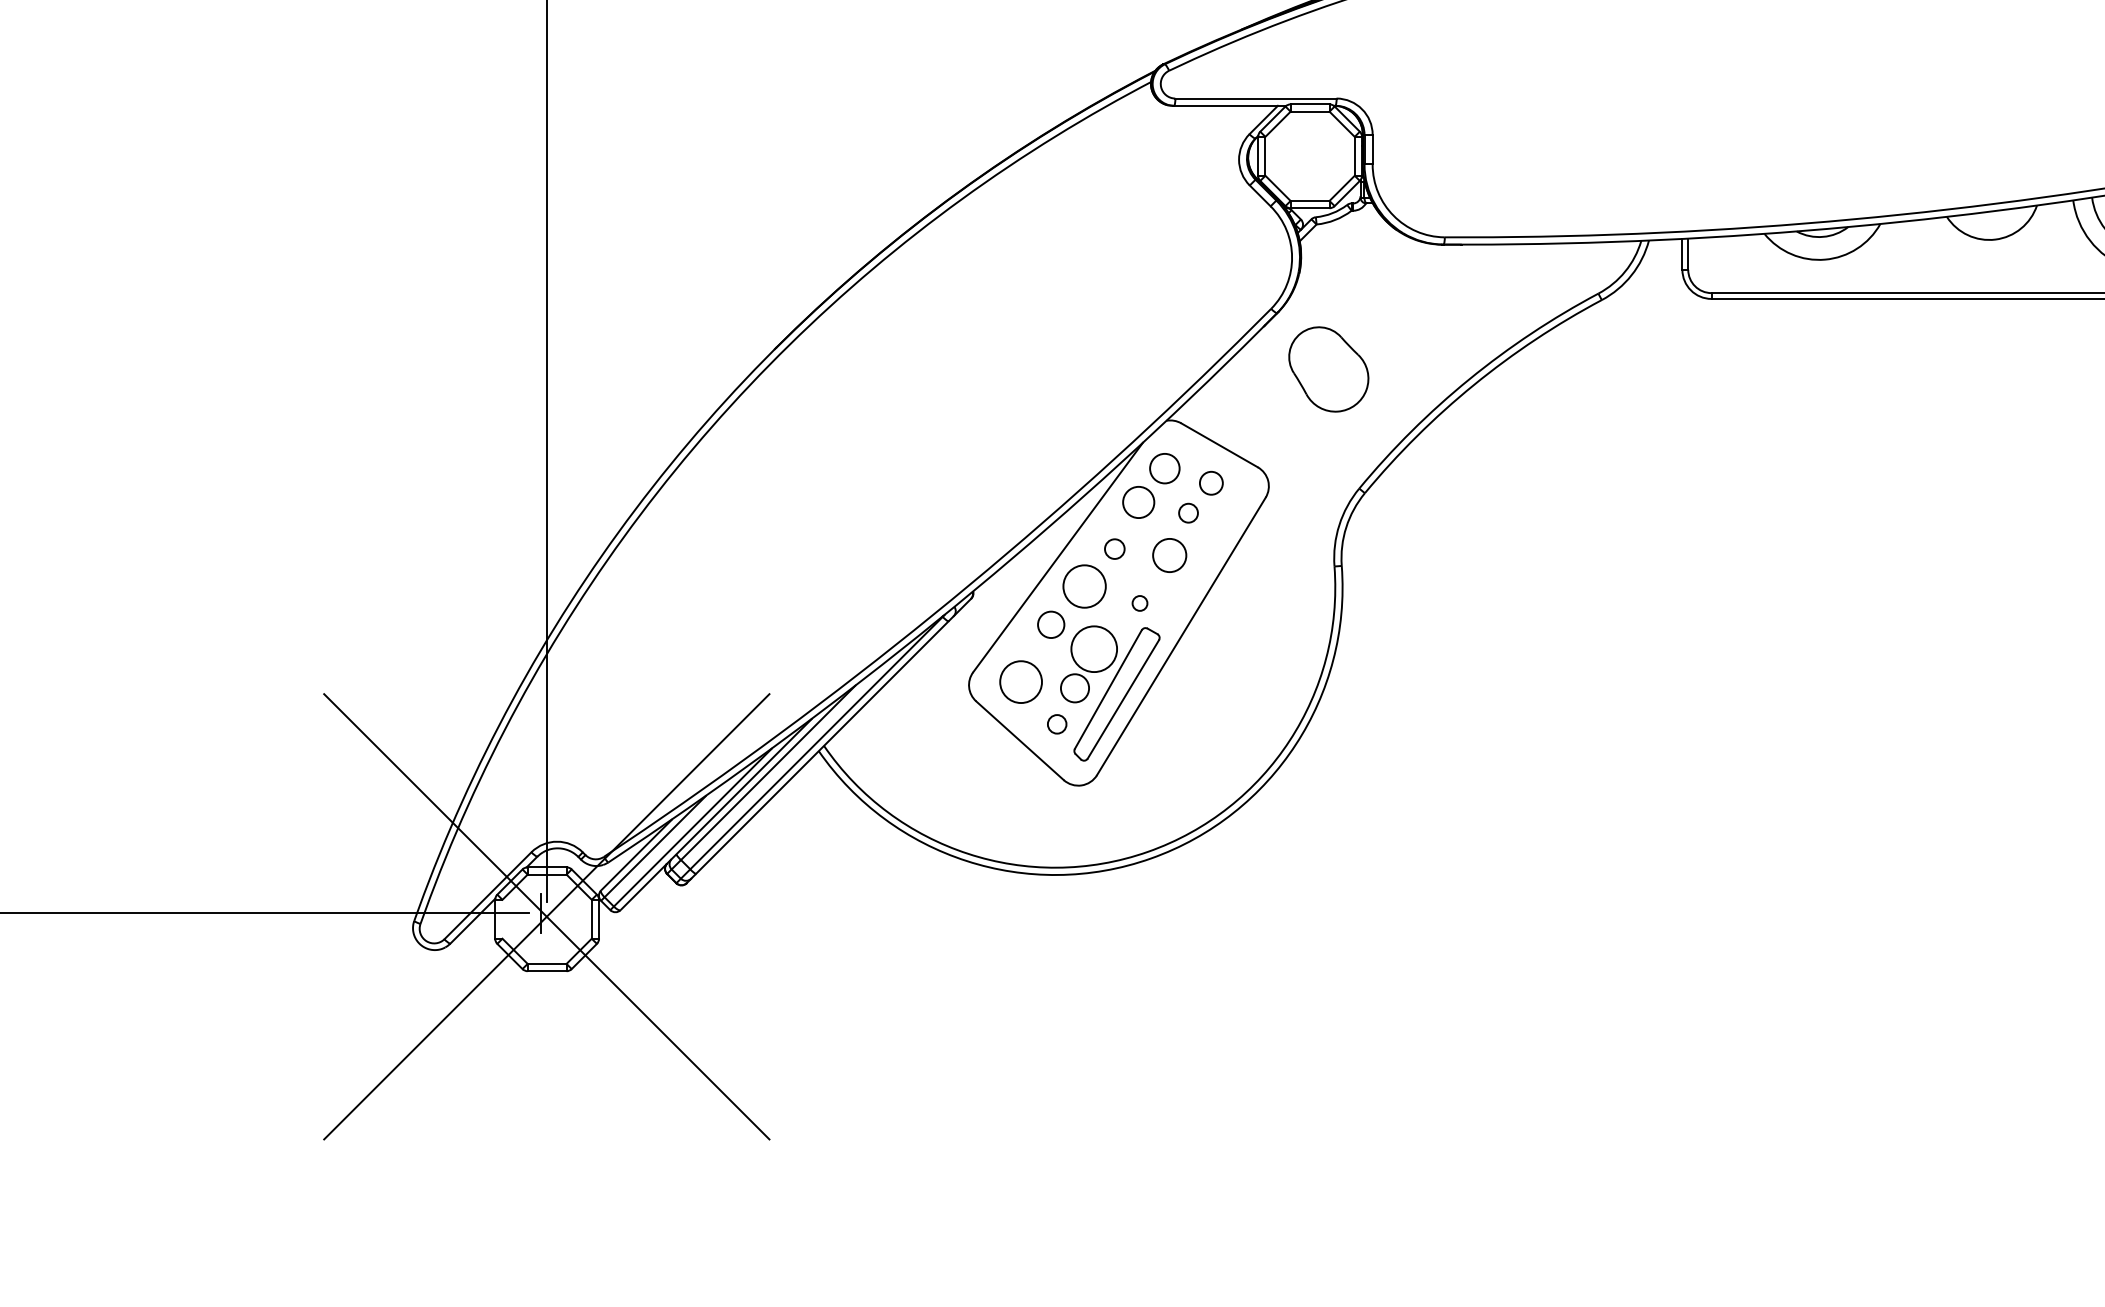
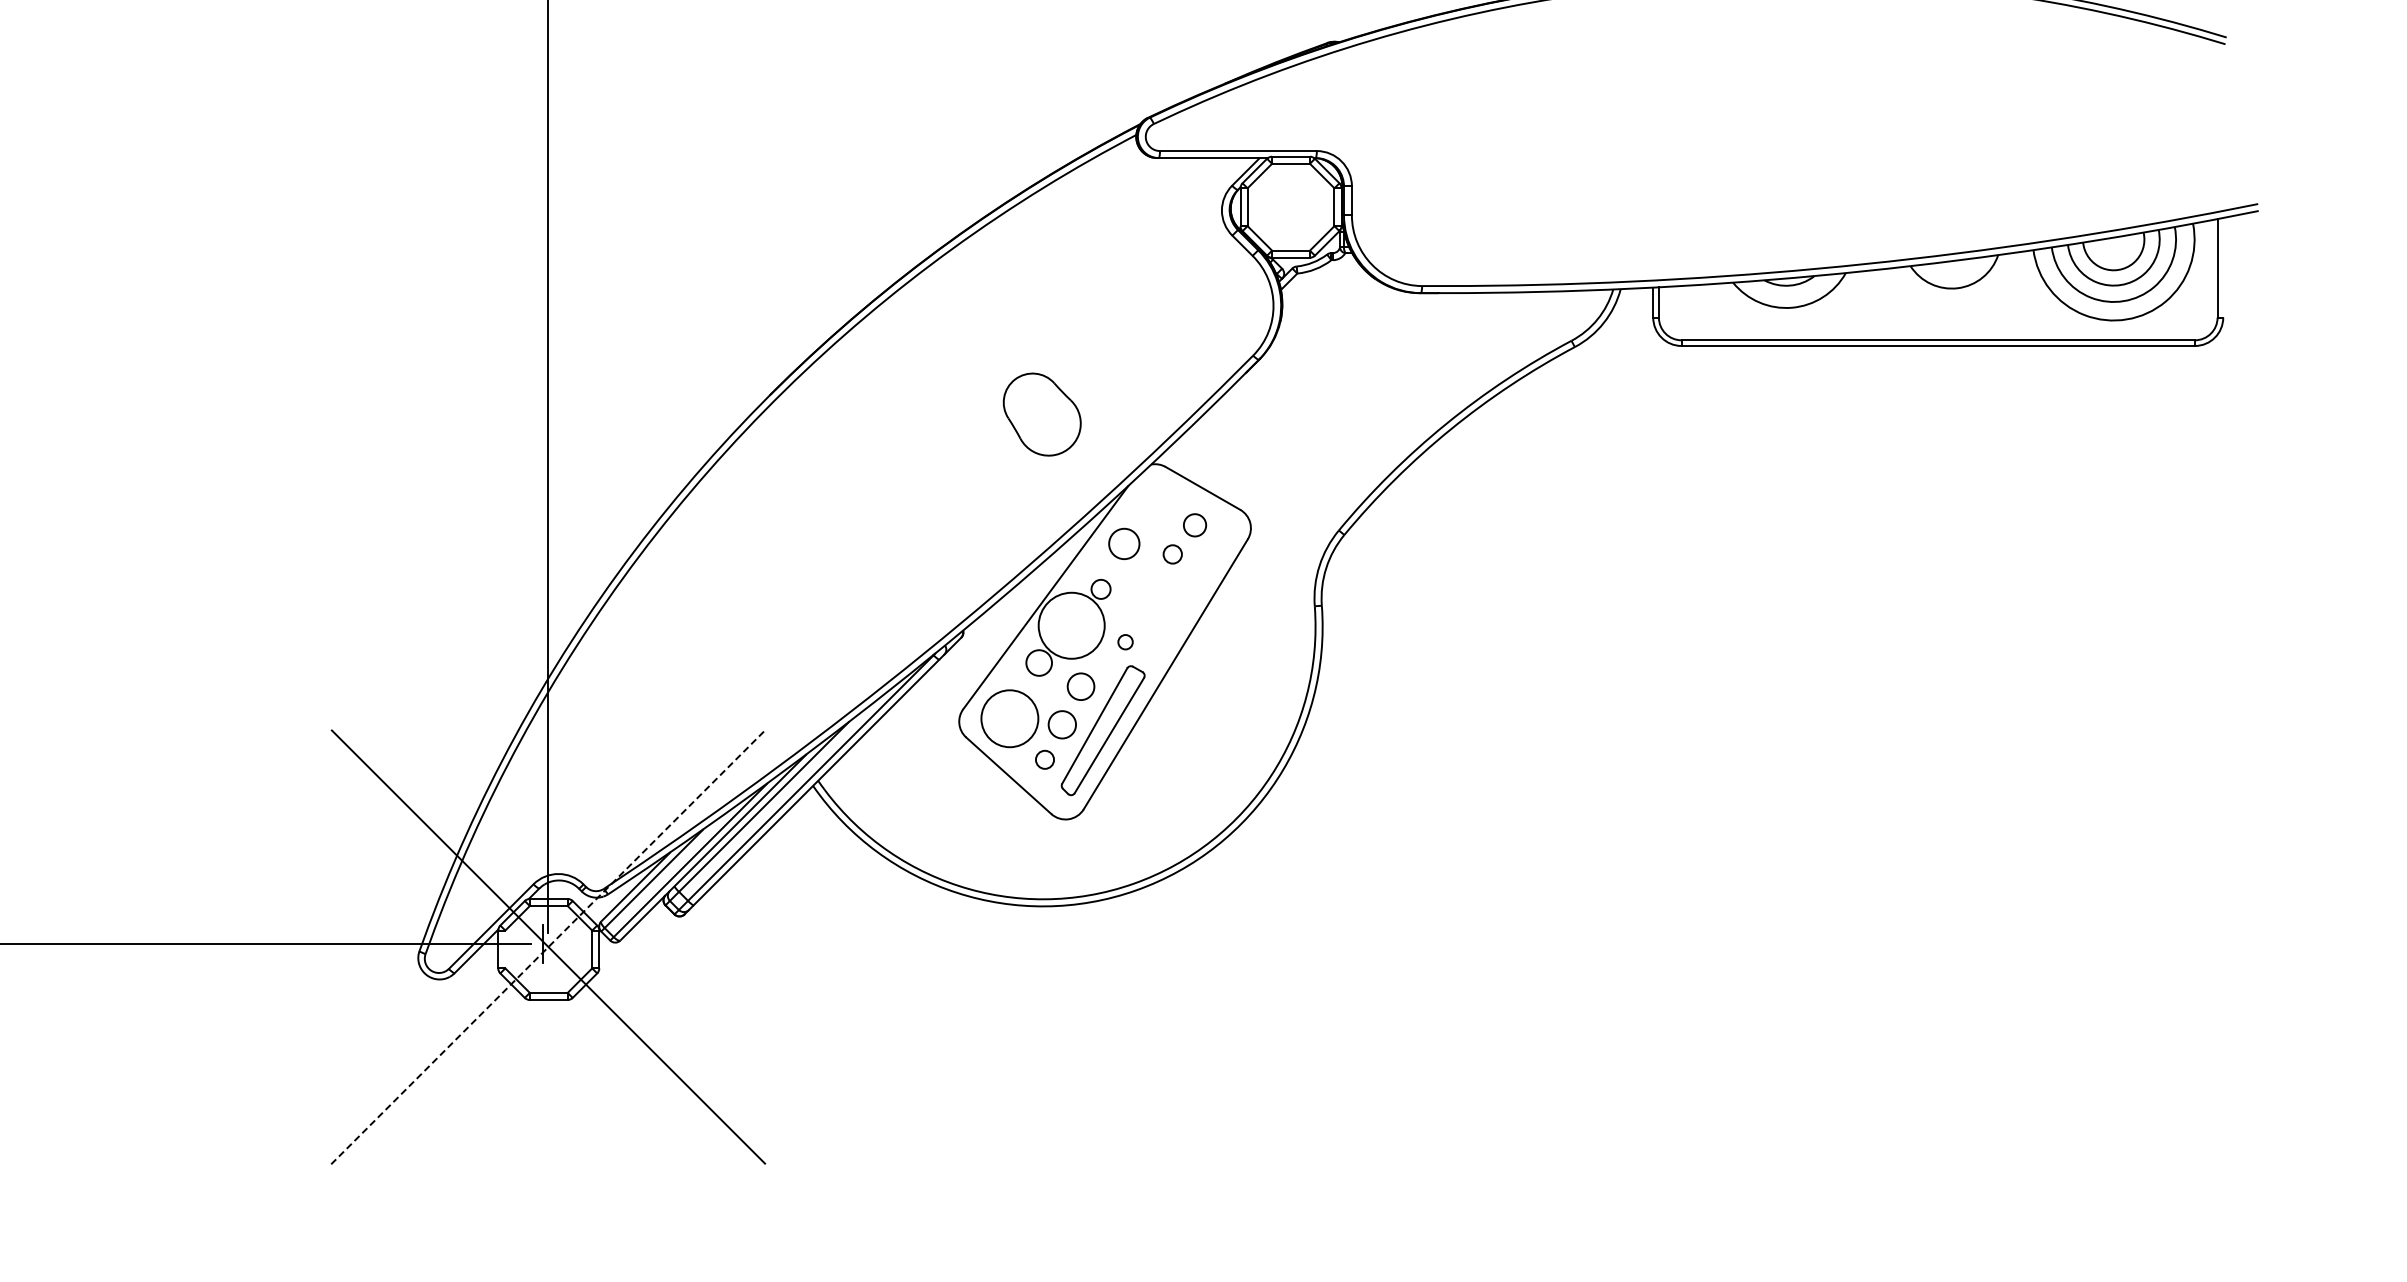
part: (1328, 369) -> (1041, 414), moved
circle: (1164, 468) -> (1149, 510), removed
circle: (1169, 555) -> (1154, 595), removed
circle: (1084, 586) -> (1071, 625), size x1.6
circle: (1093, 648) -> (1080, 686), size x0.6
circle: (1020, 681) -> (1009, 718), size x1.4
line: (546, 916) -> (548, 946), solid -> dashed

